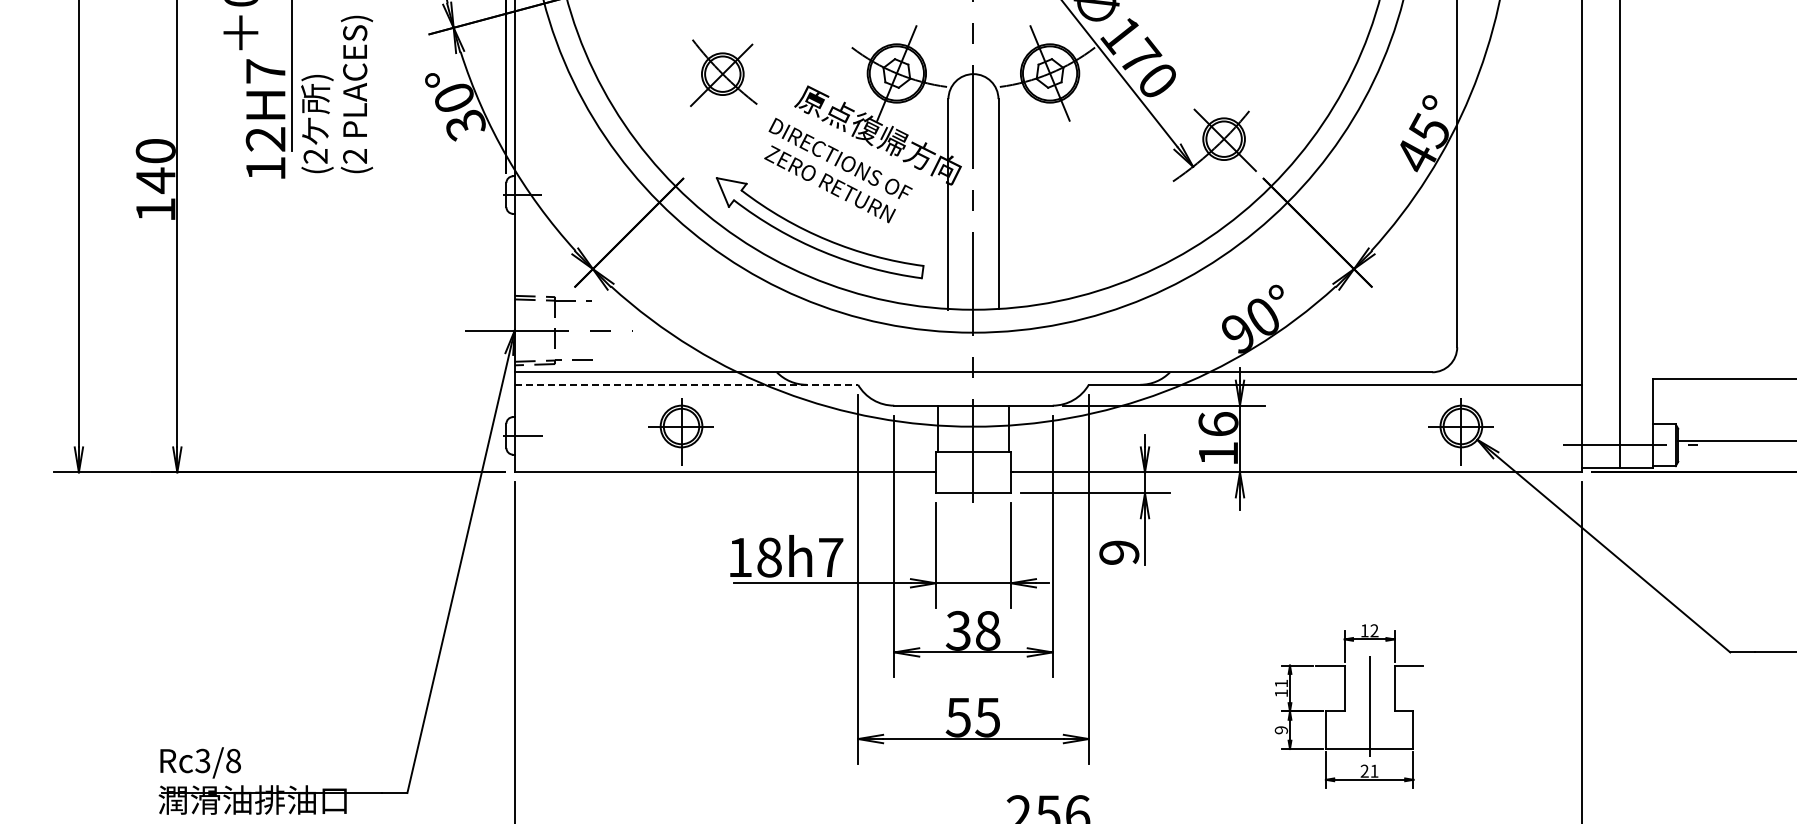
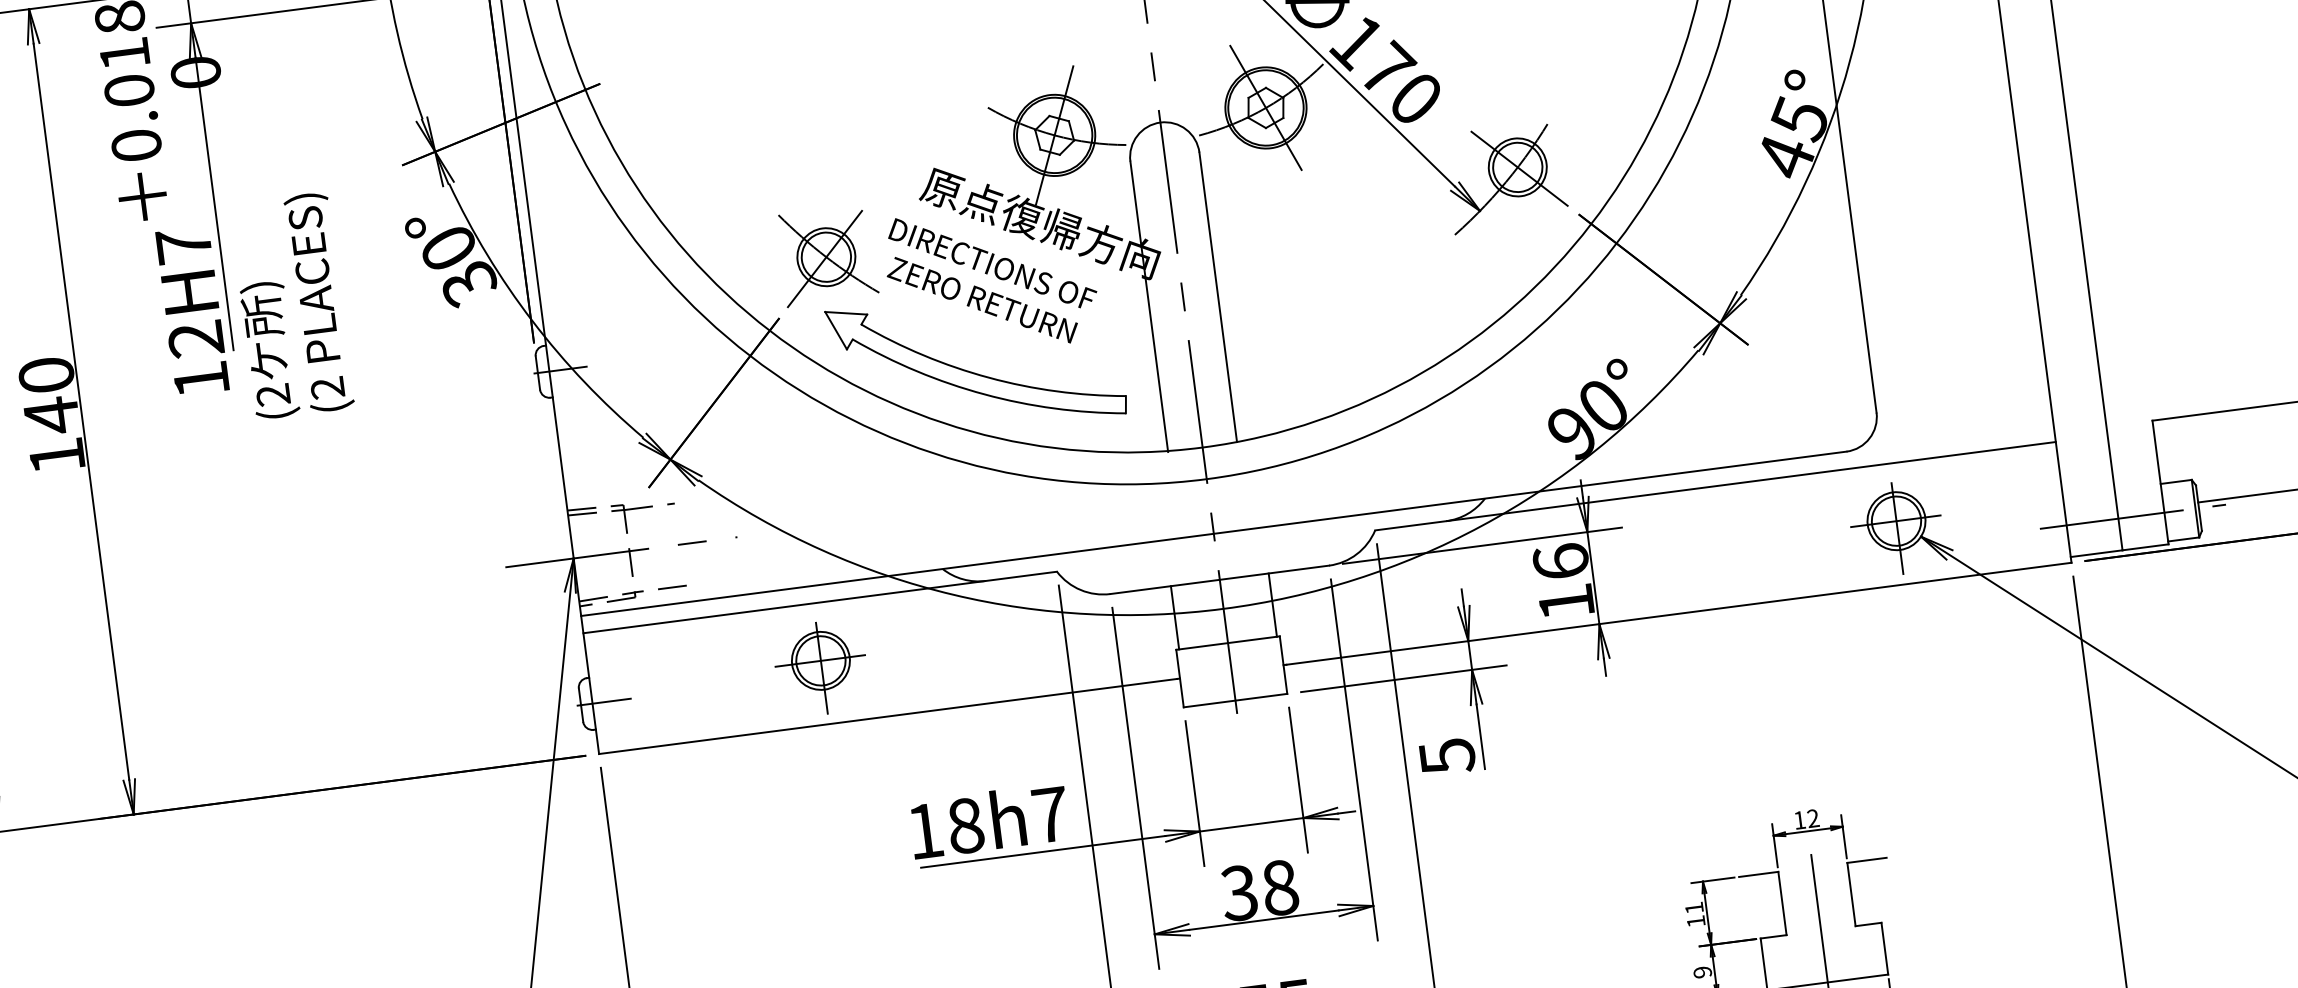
part: (723, 72) -> (827, 254), moved
text: (337, 94) -> (292, 305), moved
line: (686, 384) -> (820, 602), dashed -> solid
text: (1119, 552) -> (1447, 756), 9 -> 5

